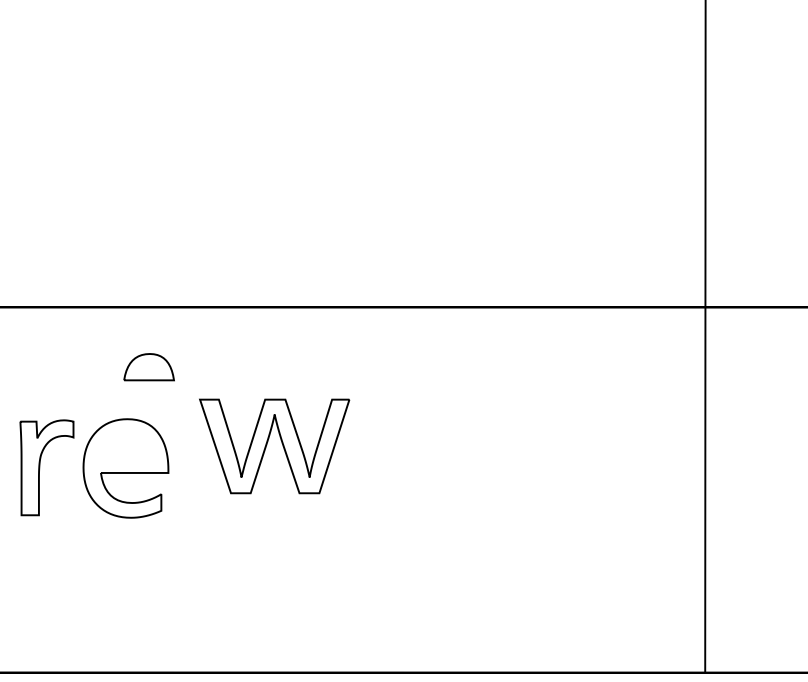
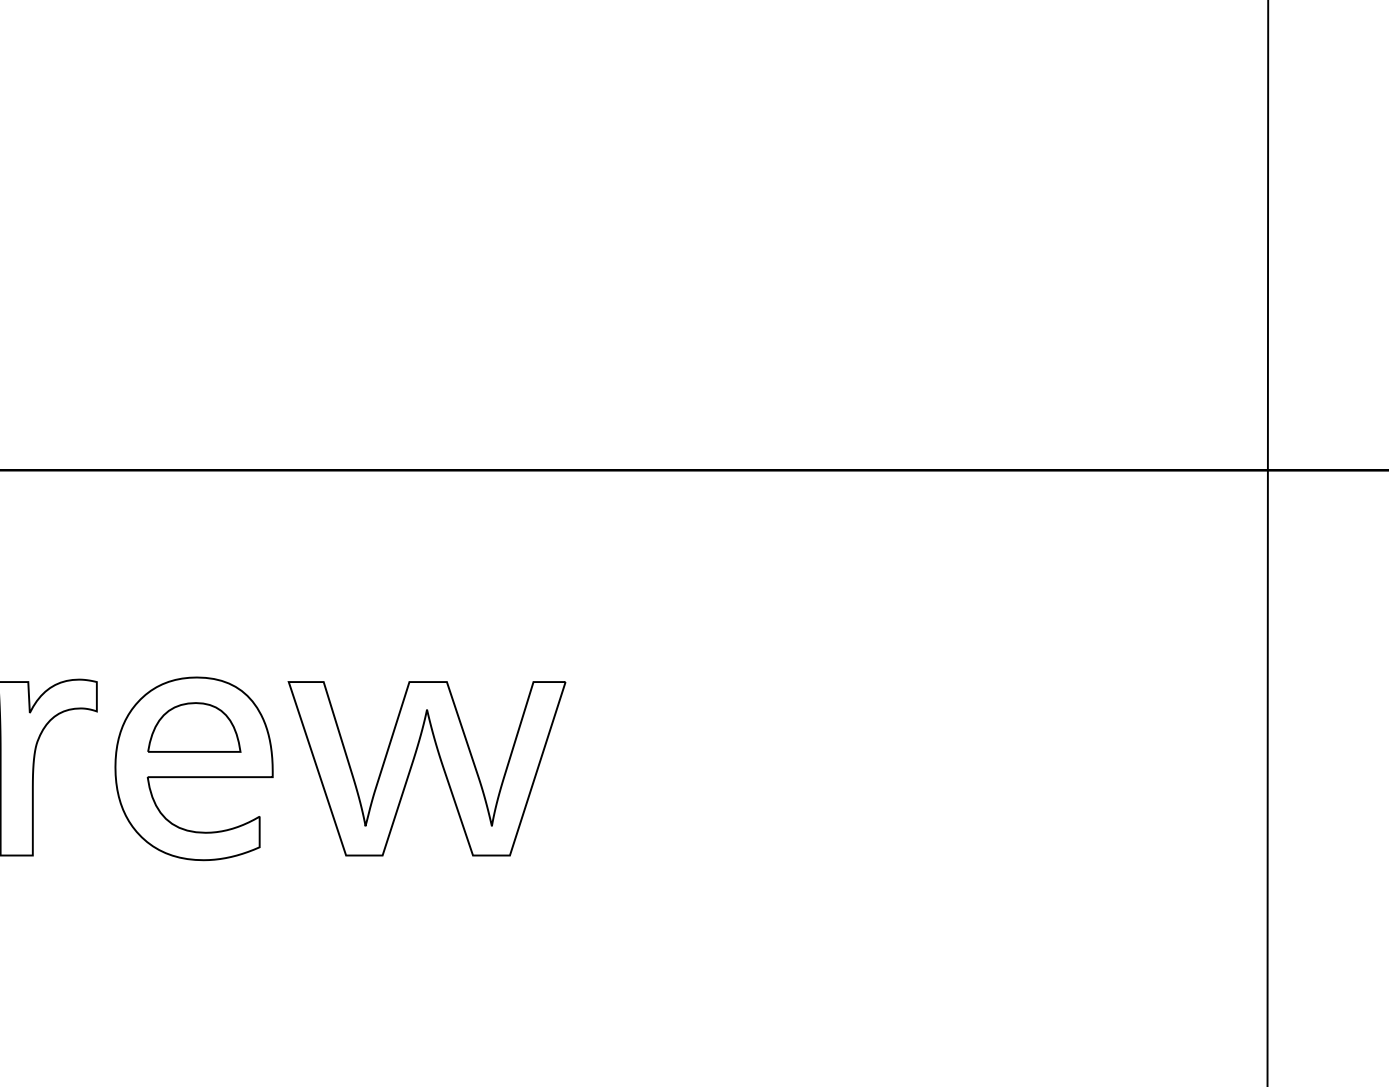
part: (148, 367) -> (193, 728), moved
part: (267, 445) -> (413, 767), moved

